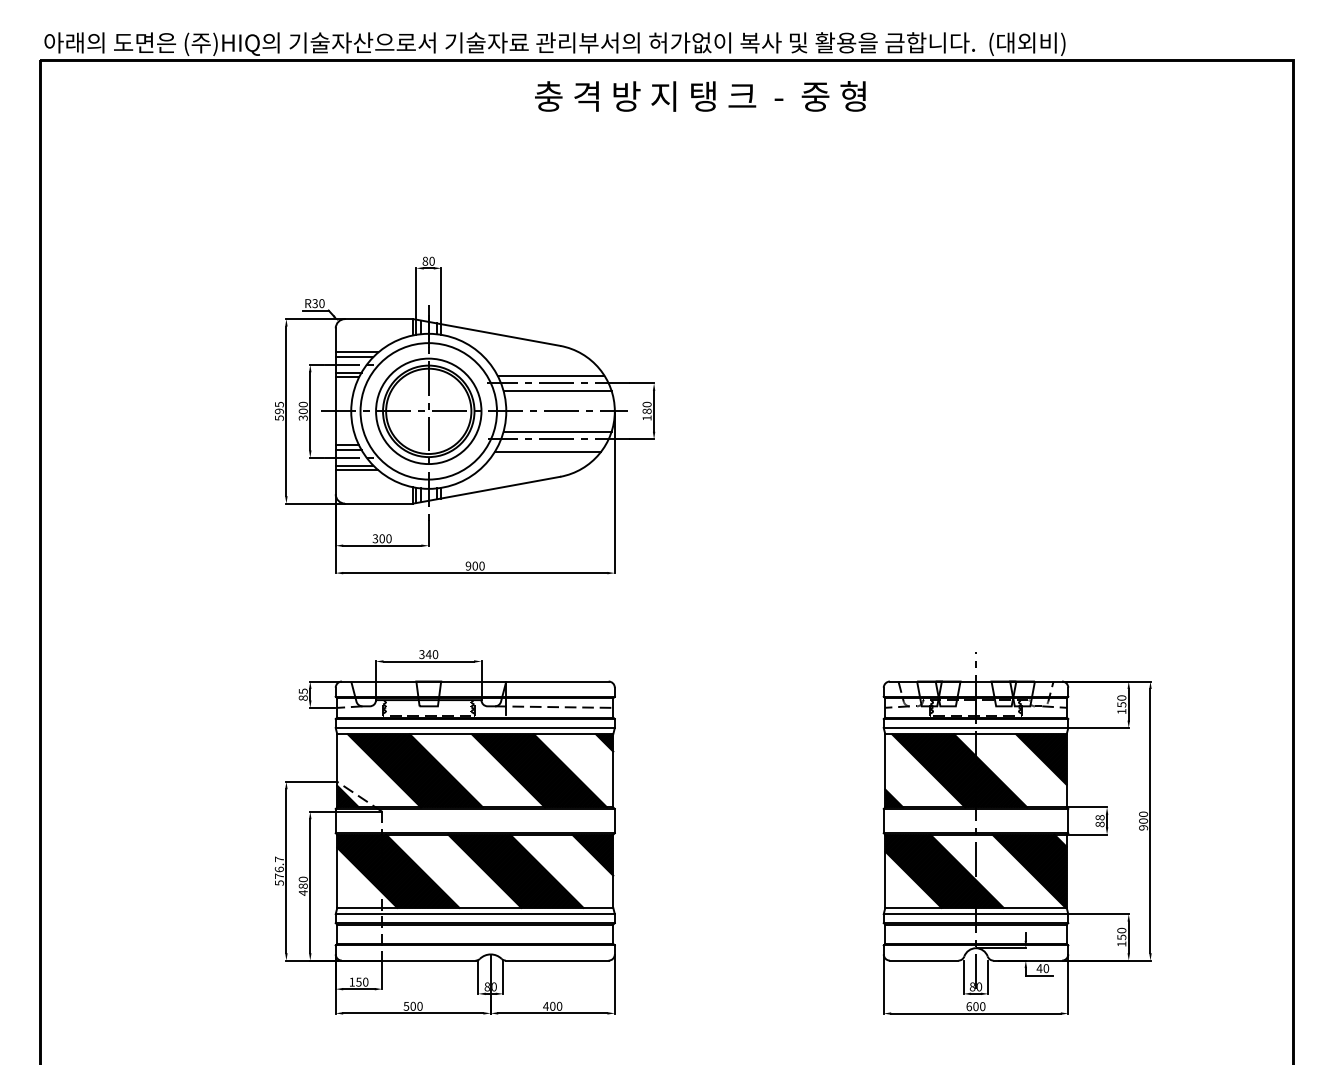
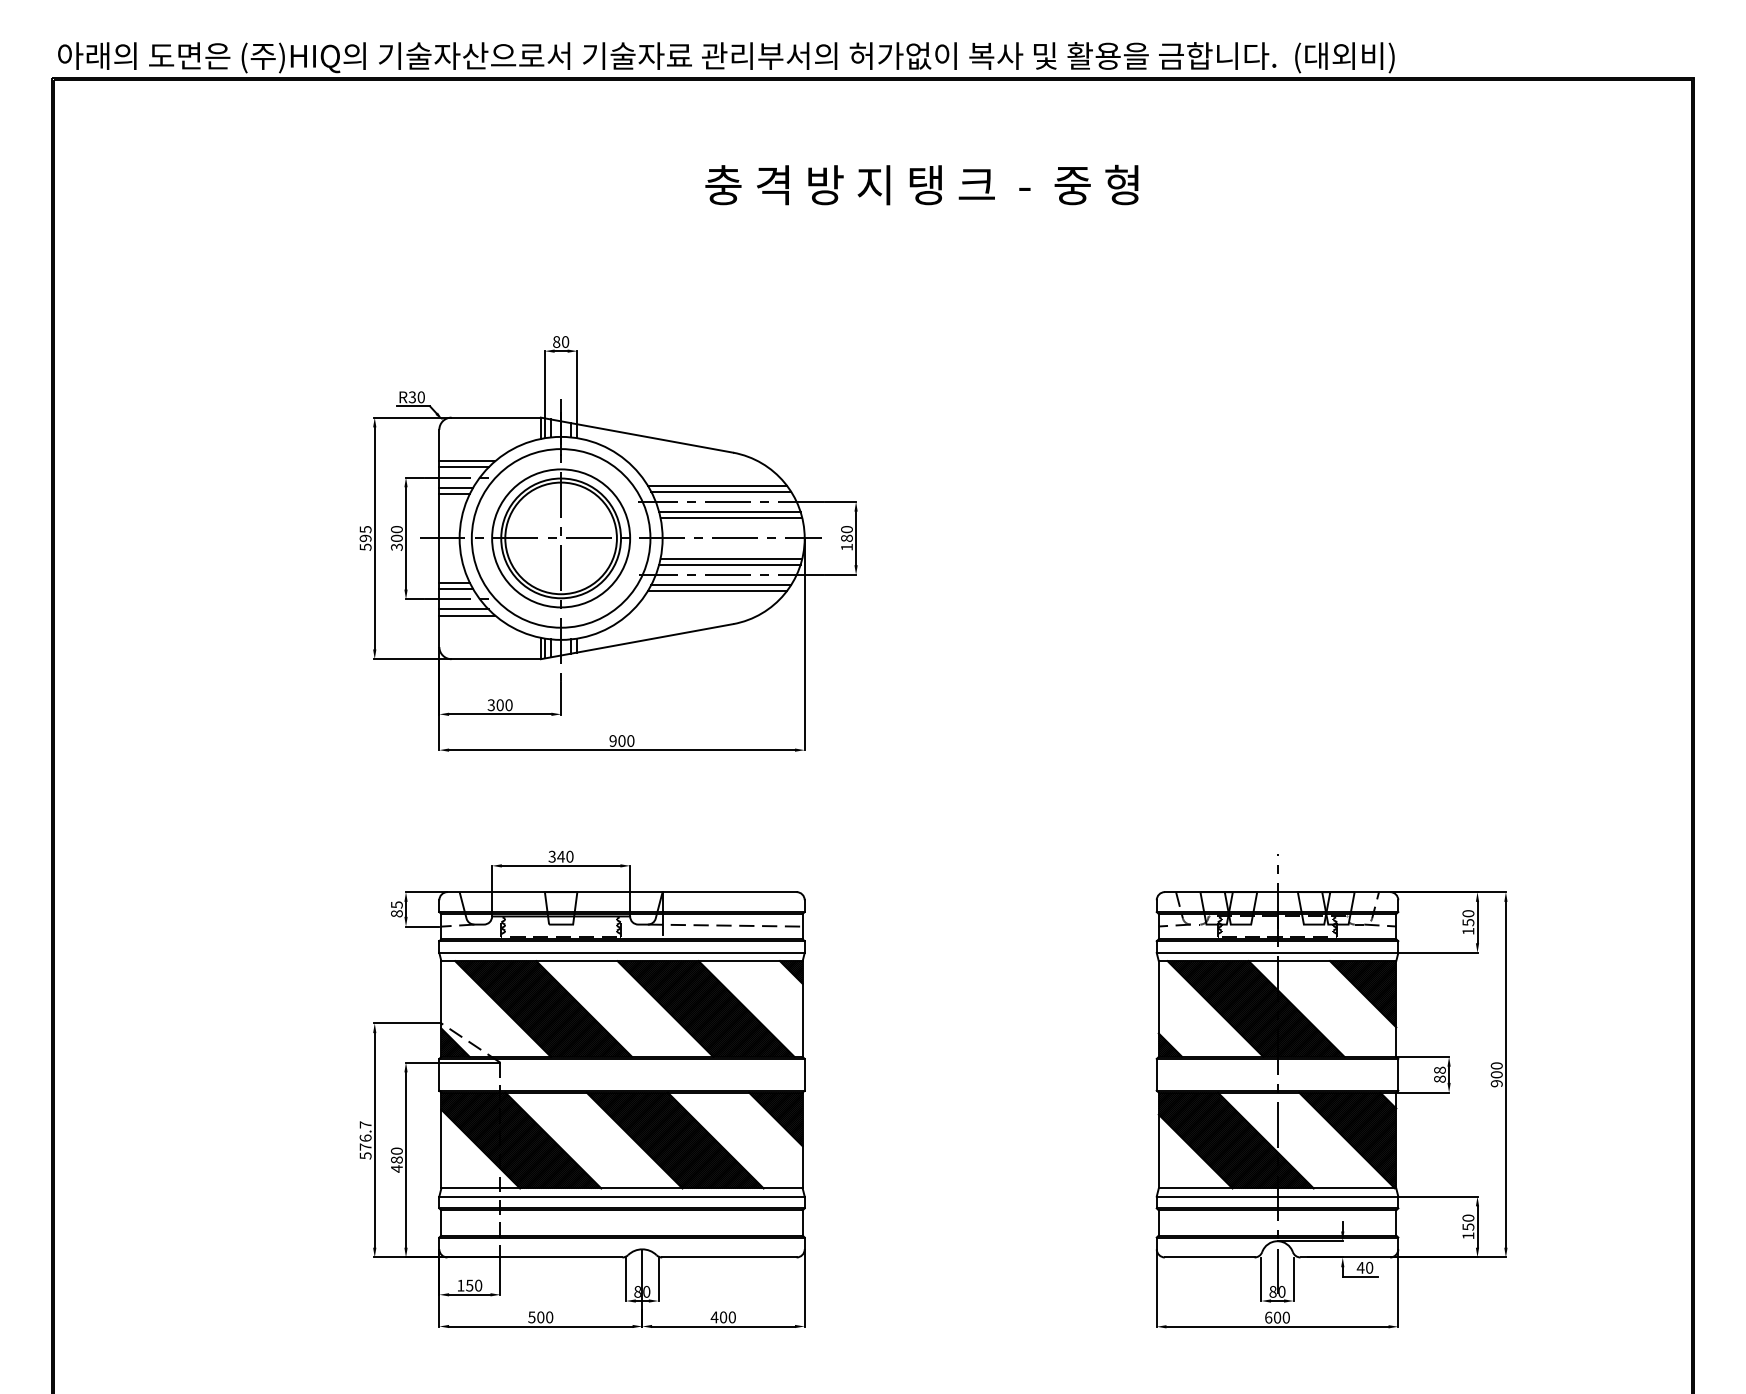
text: (700, 96) -> (922, 185), moved
line: (547, 371) -> (716, 486), added
line: (558, 395) -> (730, 517), added
line: (558, 426) -> (730, 558), added
line: (550, 447) -> (720, 585), added

